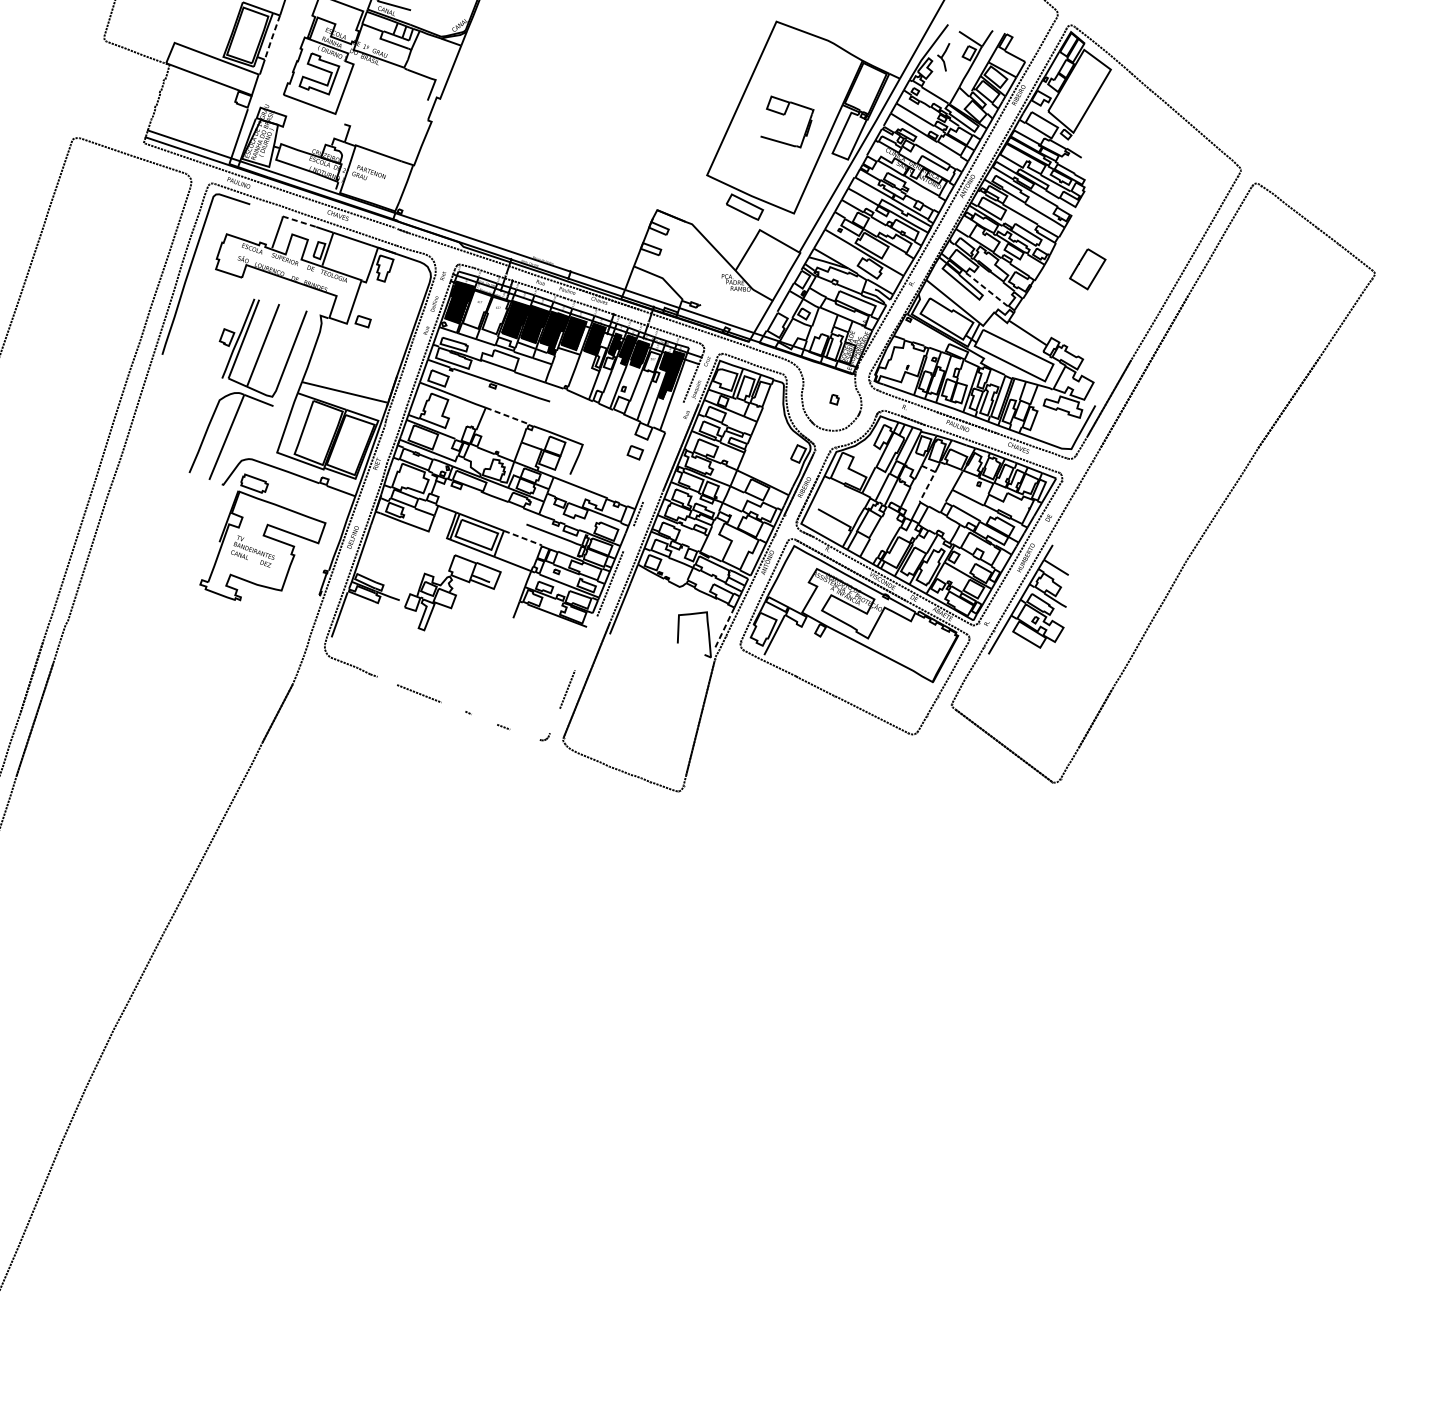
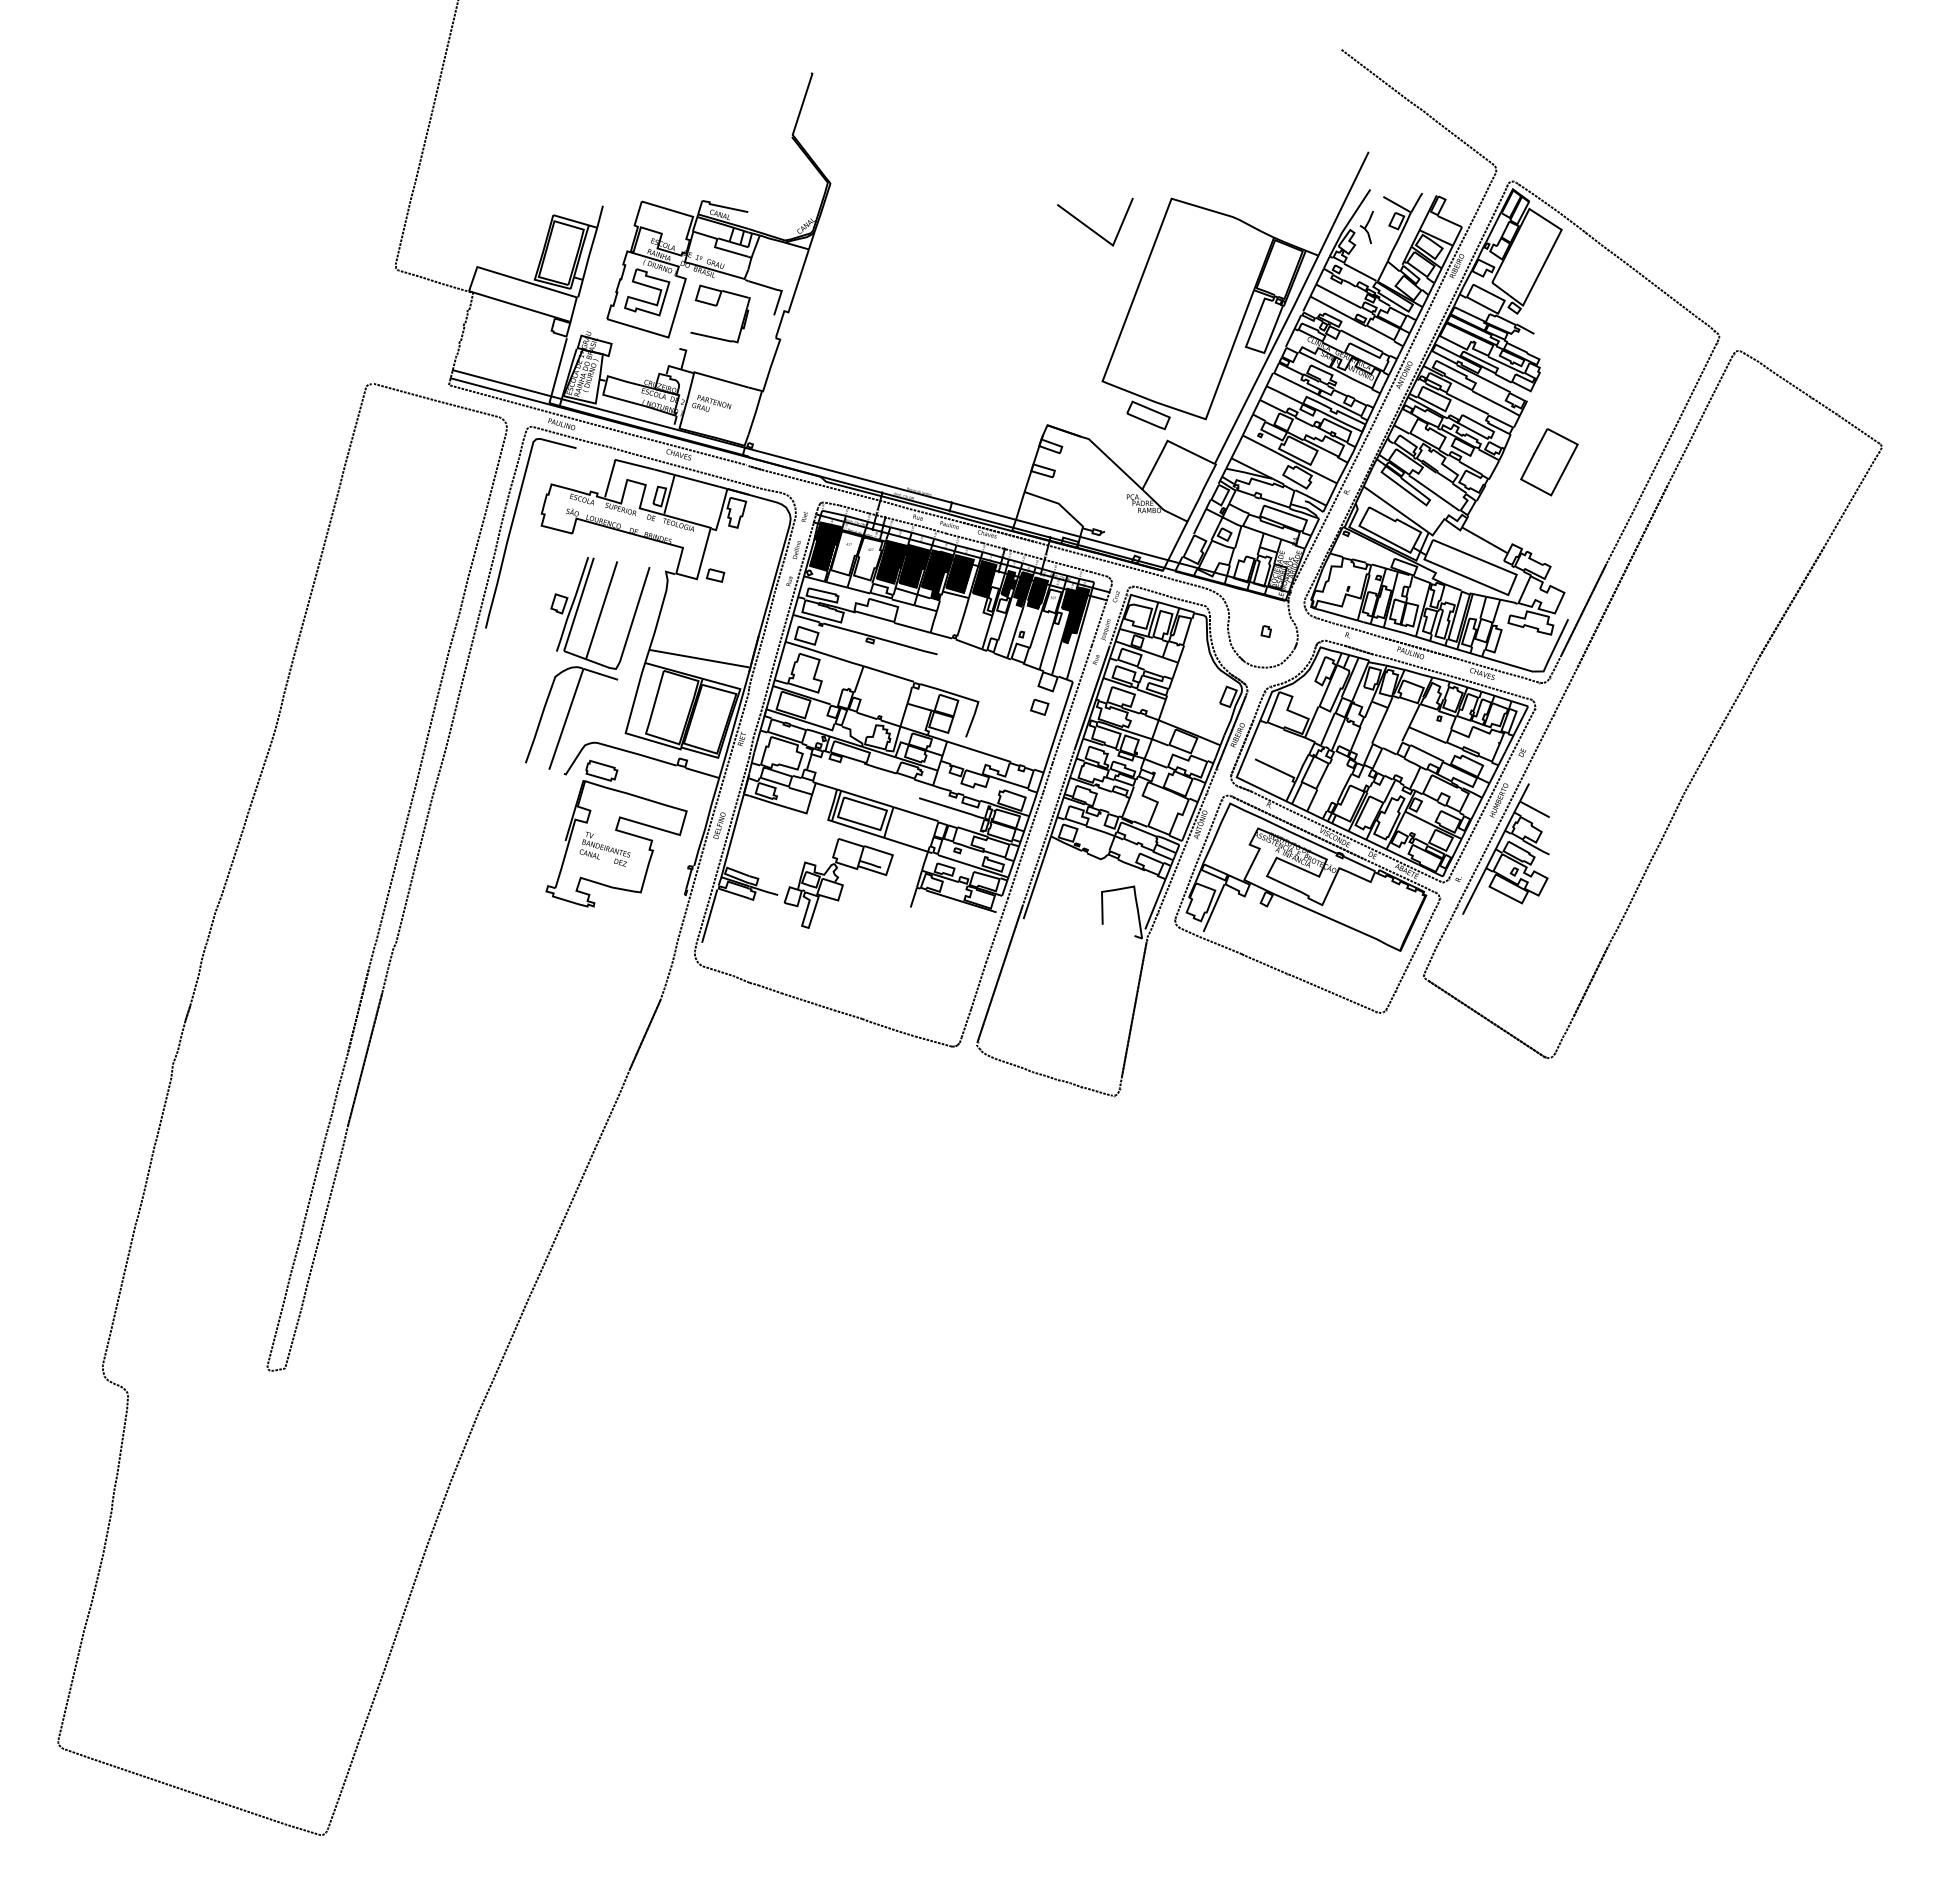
line: (272, 37) -> (589, 253), dashed -> solid
line: (705, 42) -> (1090, 227), added
part: (784, 115) -> (716, 306), moved
line: (299, 221) -> (634, 464), dashed -> solid
part: (1087, 269) -> (1549, 462), size x1.43
line: (986, 288) -> (1433, 492), dashed -> solid
line: (507, 416) -> (889, 674), dashed -> solid
line: (662, 452) -> (1071, 704), added
line: (930, 480) -> (1383, 717), dashed -> solid
line: (523, 538) -> (916, 814), dashed -> solid
line: (628, 538) -> (1038, 806), added
line: (724, 628) -> (1155, 904), dashed -> solid
line: (585, 643) -> (996, 931), added
line: (387, 681) -> (769, 989), added
line: (453, 706) -> (847, 1014), added
line: (484, 719) -> (884, 1026), added
line: (555, 720) -> (966, 1022), added
line: (524, 734) -> (932, 1041), added

